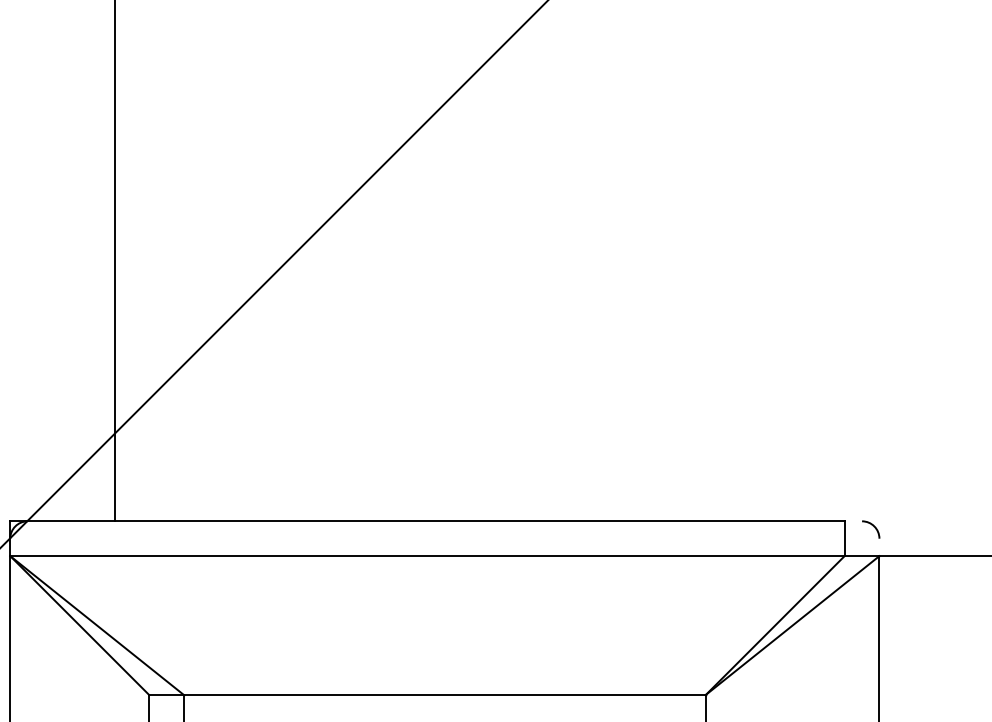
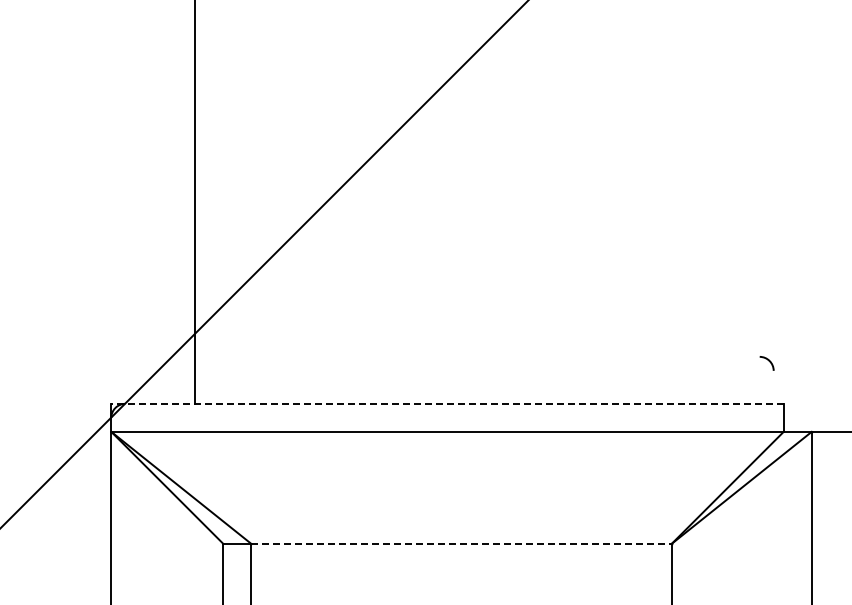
line: (427, 520) -> (447, 403), solid -> dashed
curve: (872, 527) -> (768, 361), moved
line: (446, 694) -> (462, 543), solid -> dashed

